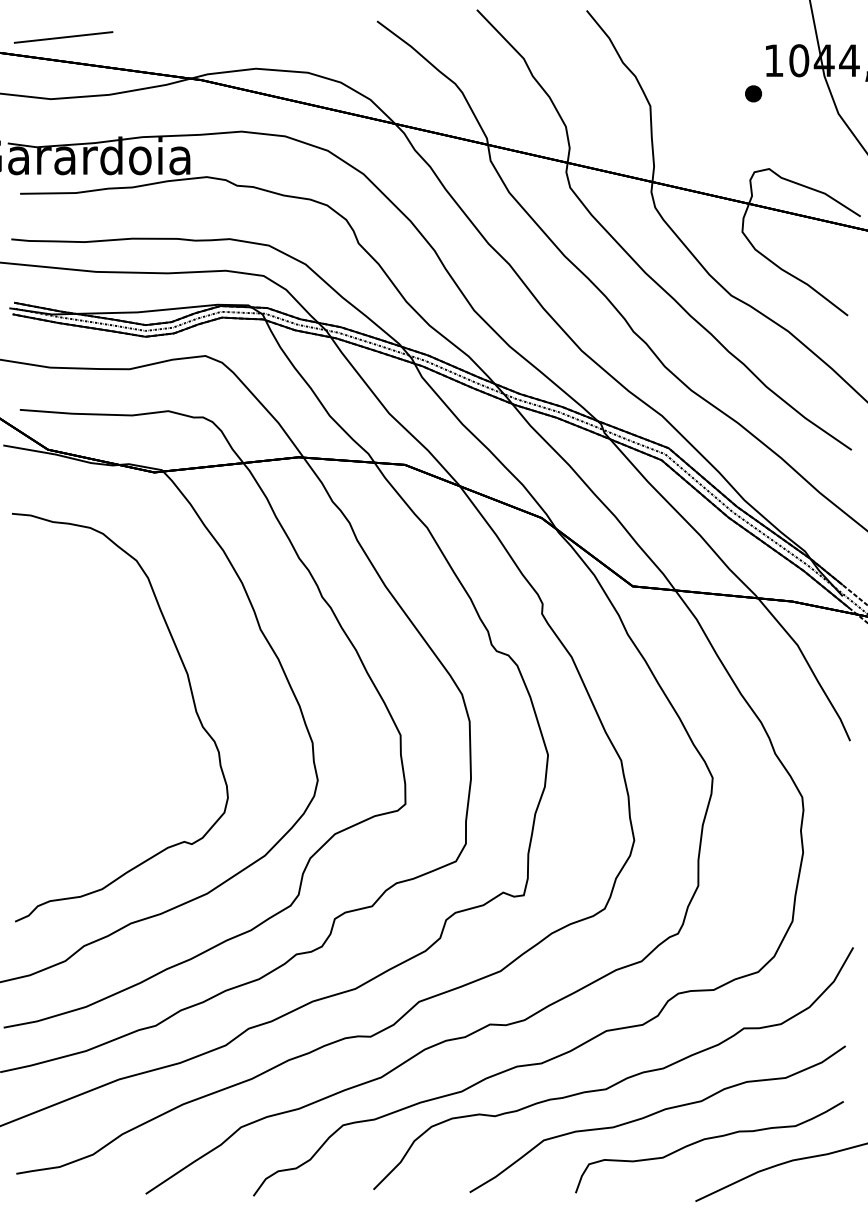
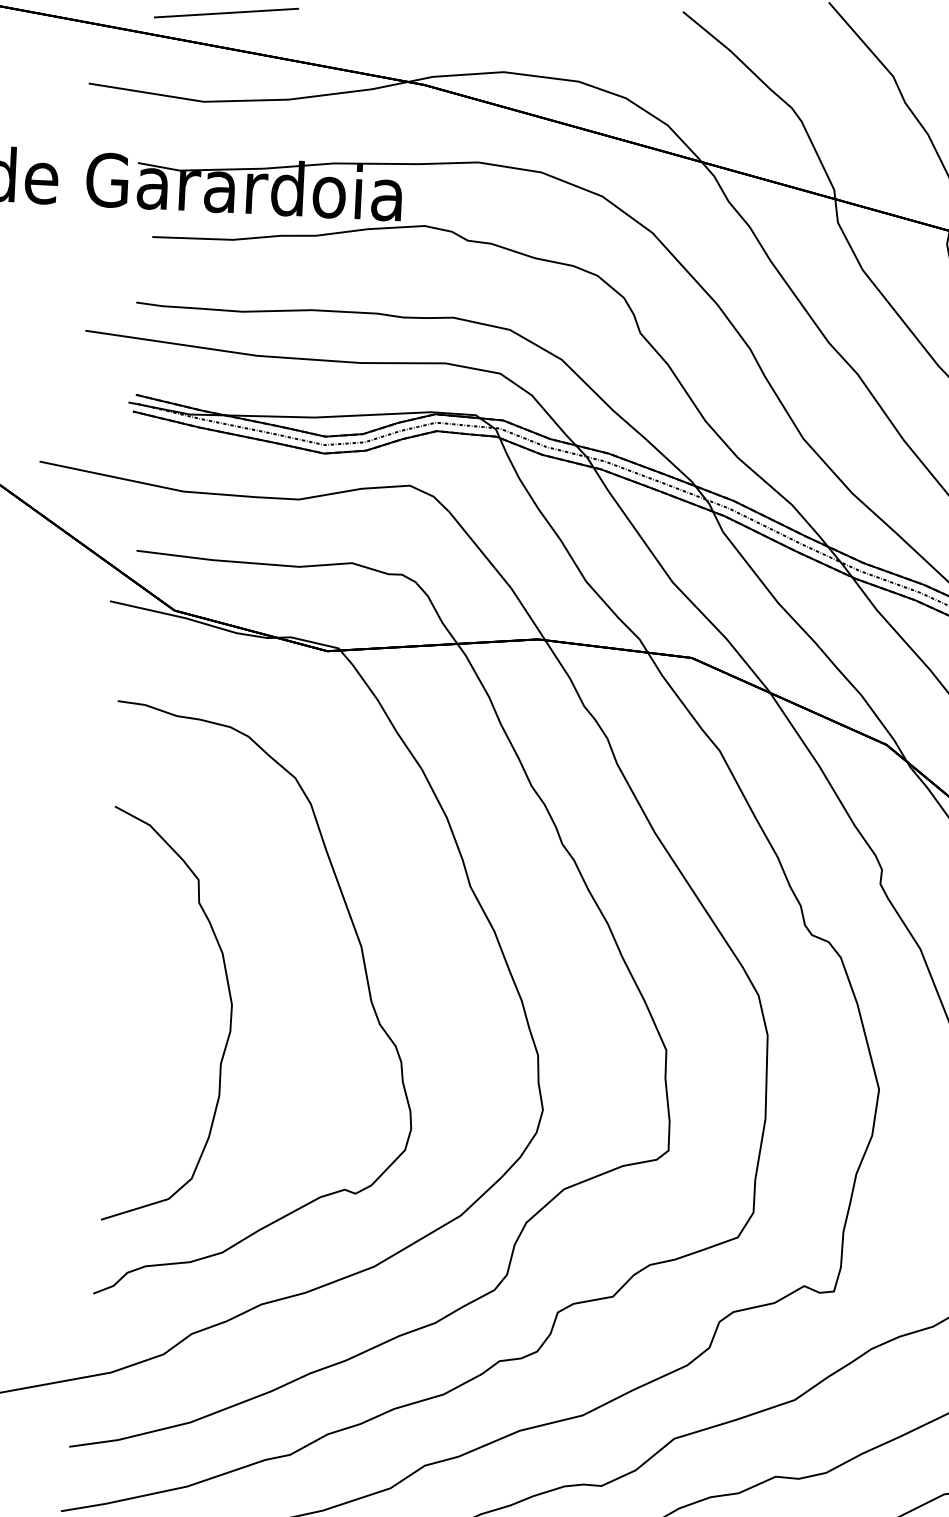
curve: (99, 728) -> (229, 1019), added

